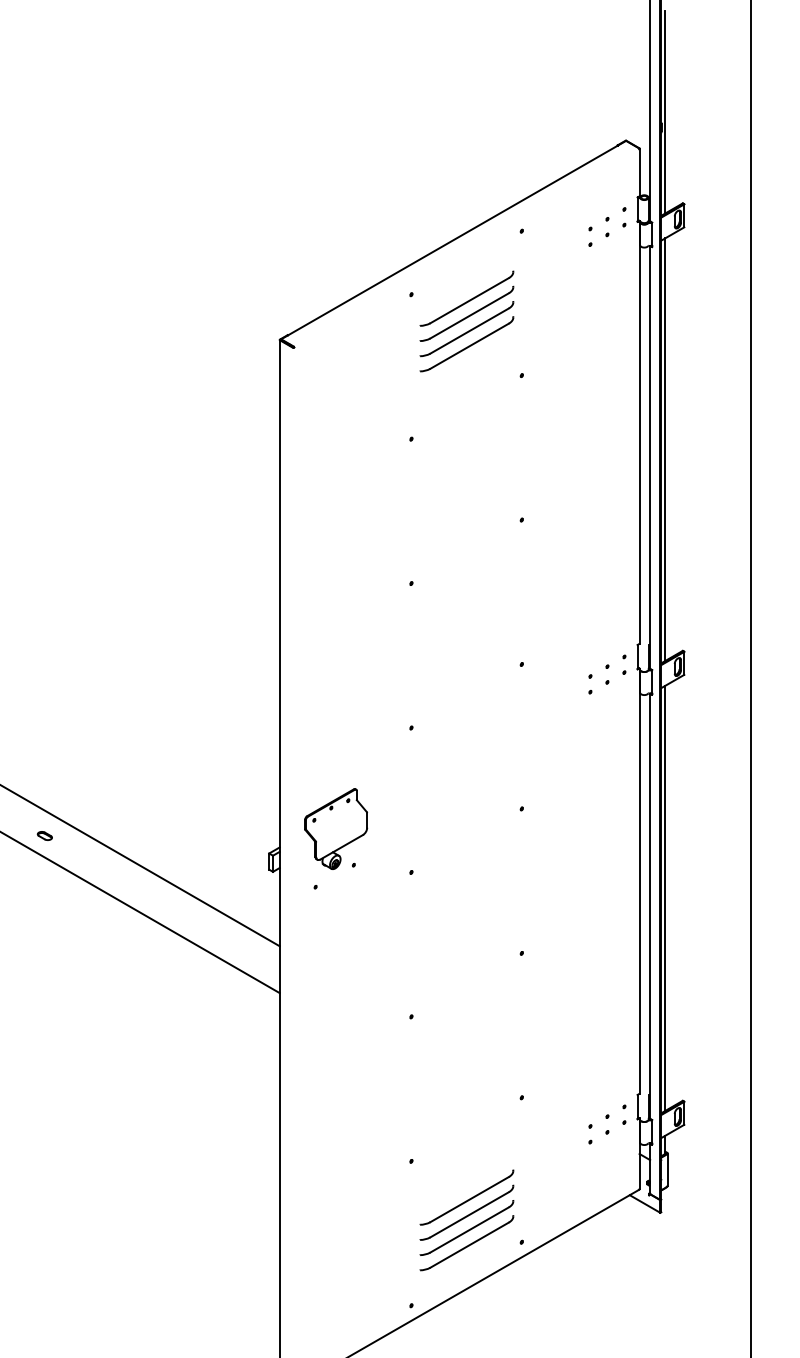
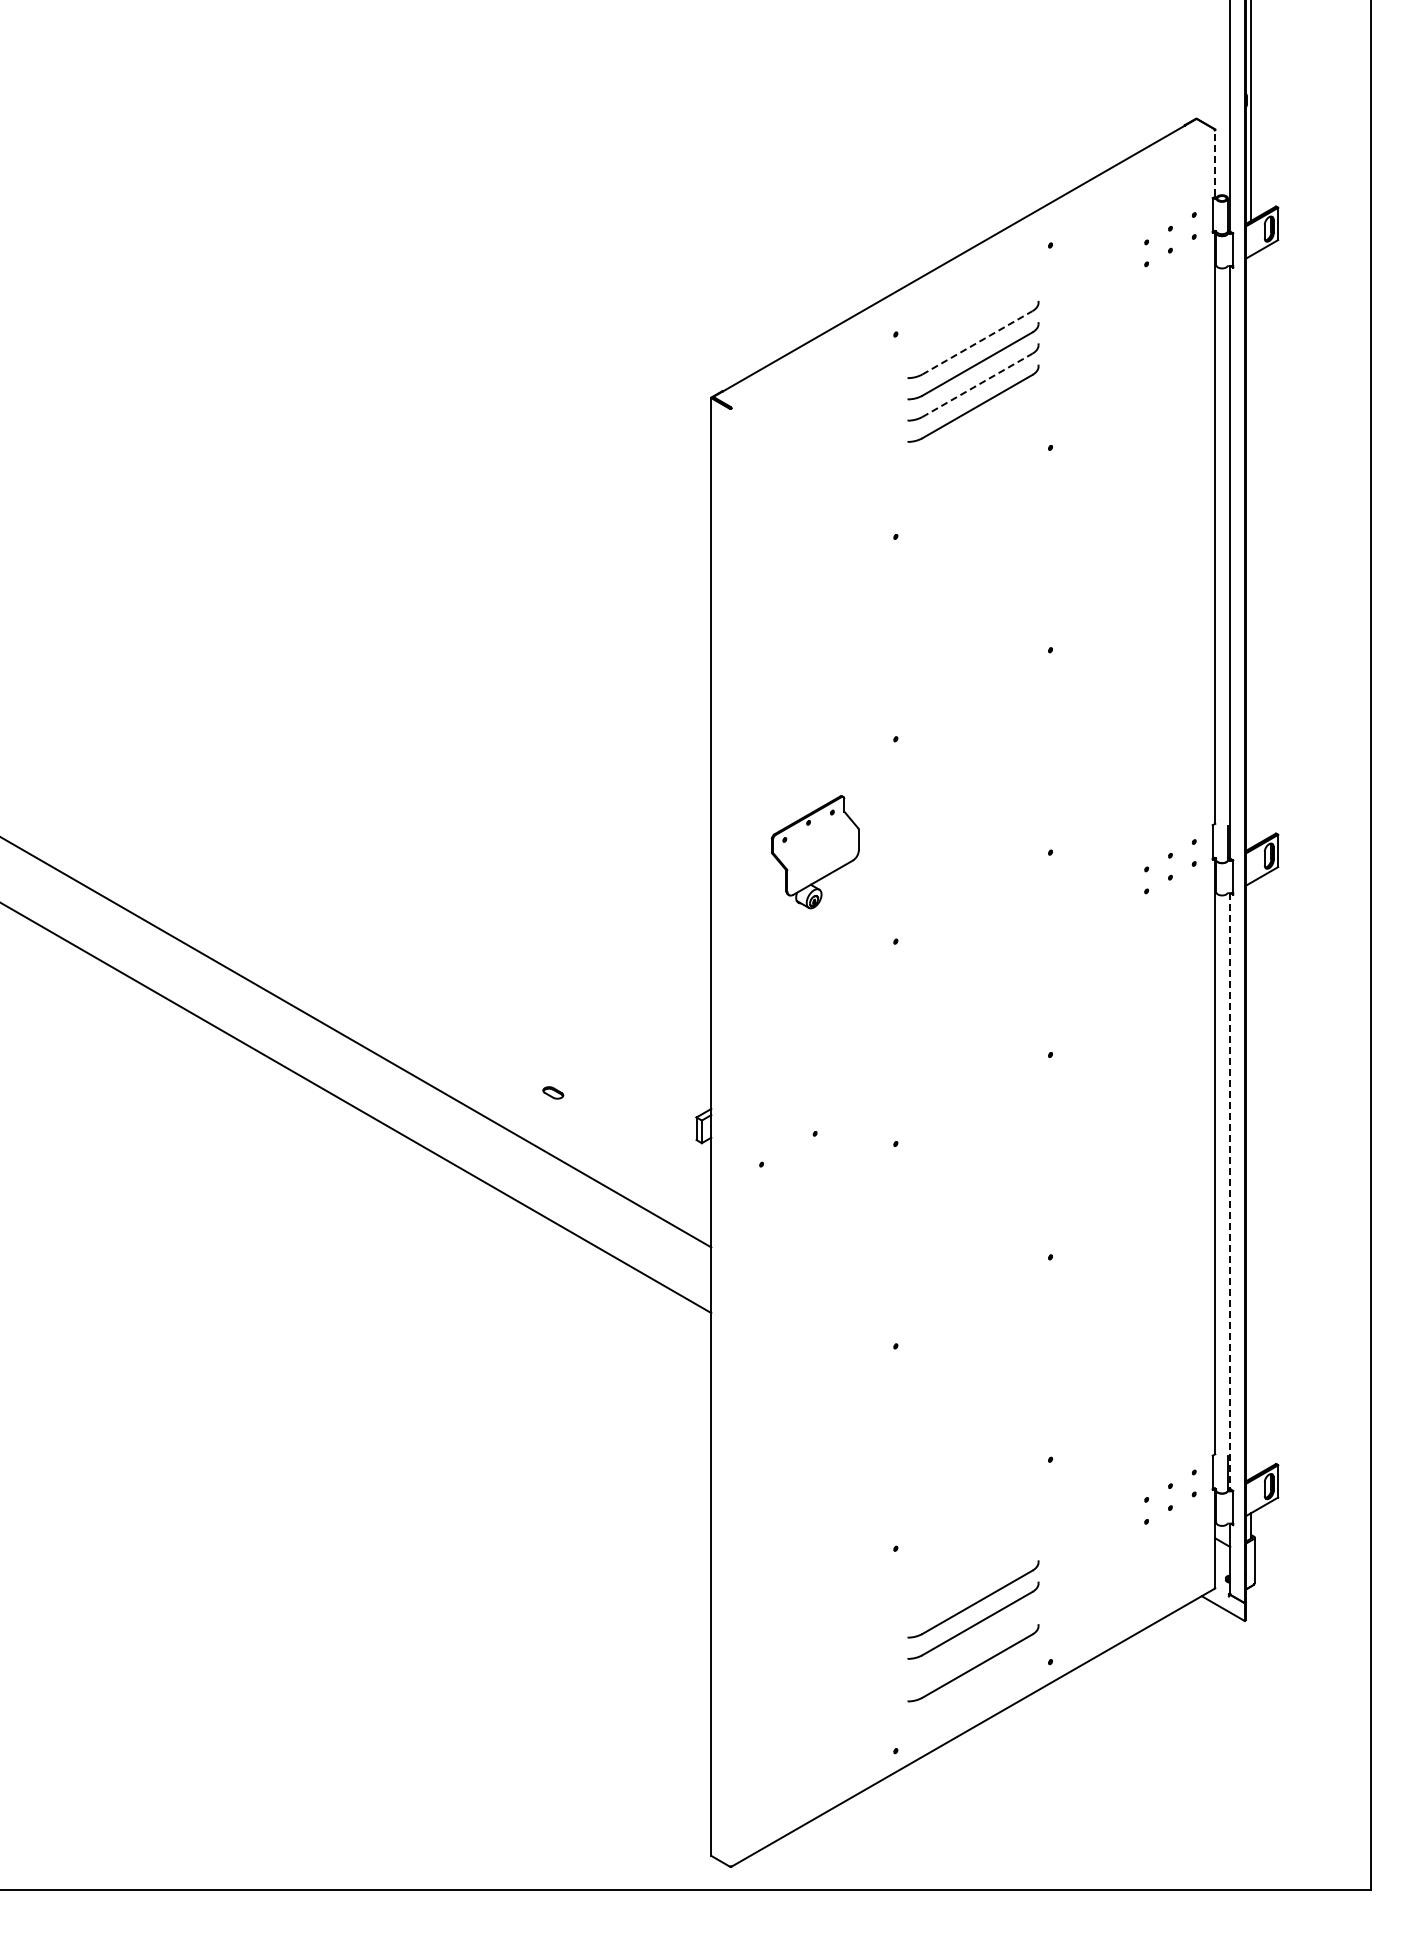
line: (639, 171) -> (1215, 162), solid -> dashed
line: (469, 300) -> (977, 342), solid -> dashed
line: (469, 331) -> (977, 385), solid -> dashed
line: (665, 449) -> (1251, 551), removed
part: (336, 829) -> (815, 852), moved
part: (45, 835) -> (553, 1092), moved
line: (665, 898) -> (1251, 1180), removed
line: (650, 905) -> (1230, 1190), solid -> dashed
part: (466, 1228) -> (973, 1642), removed

